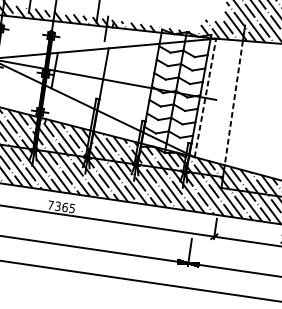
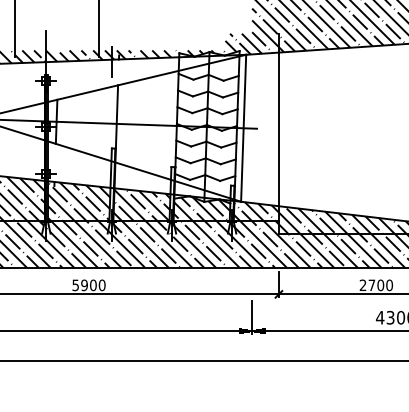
line: (205, 98) -> (243, 128), dashed -> solid
line: (233, 103) -> (278, 129), dashed -> solid
text: (61, 207) -> (88, 285), 7365 -> 5900

